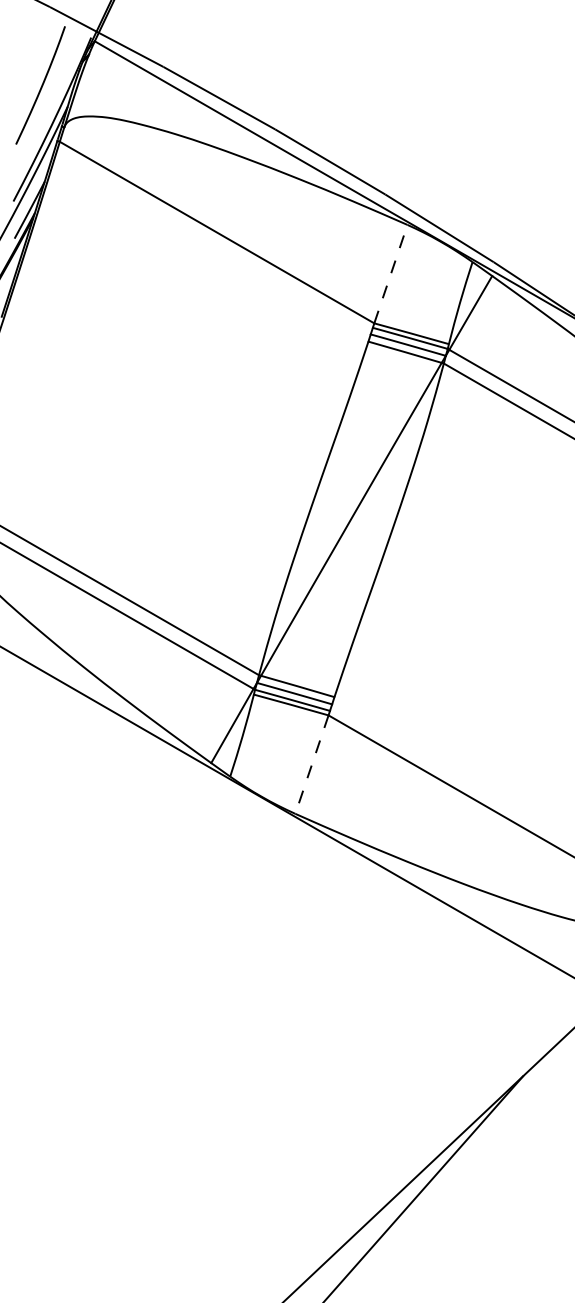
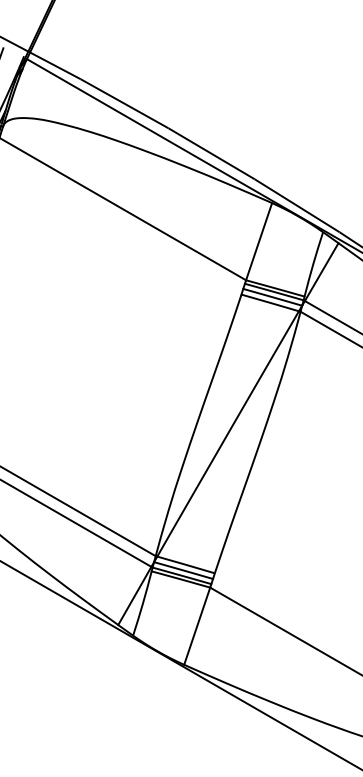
line: (390, 274) -> (258, 241), dashed -> solid
line: (311, 764) -> (196, 626), dashed -> solid

